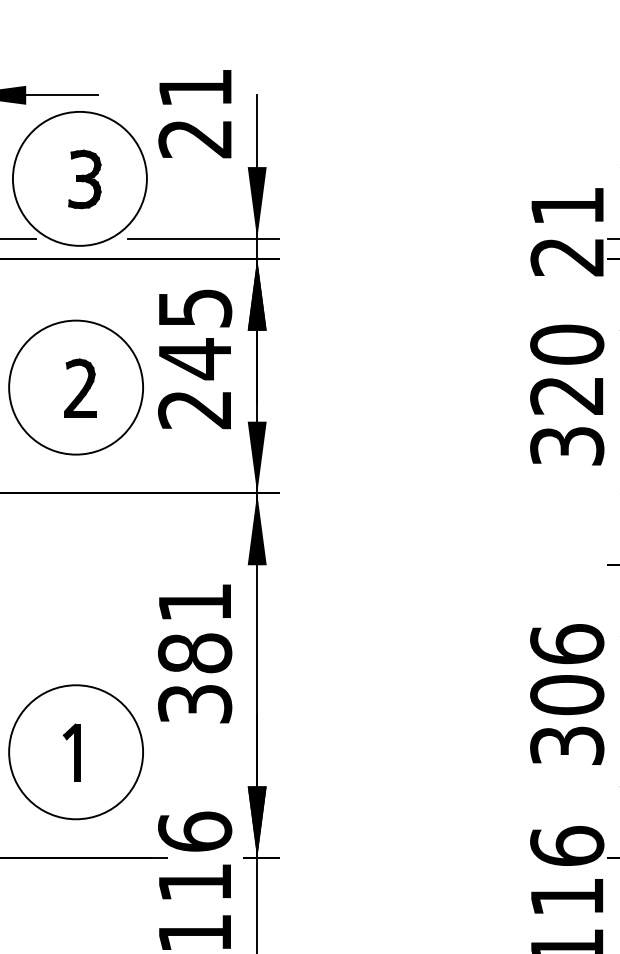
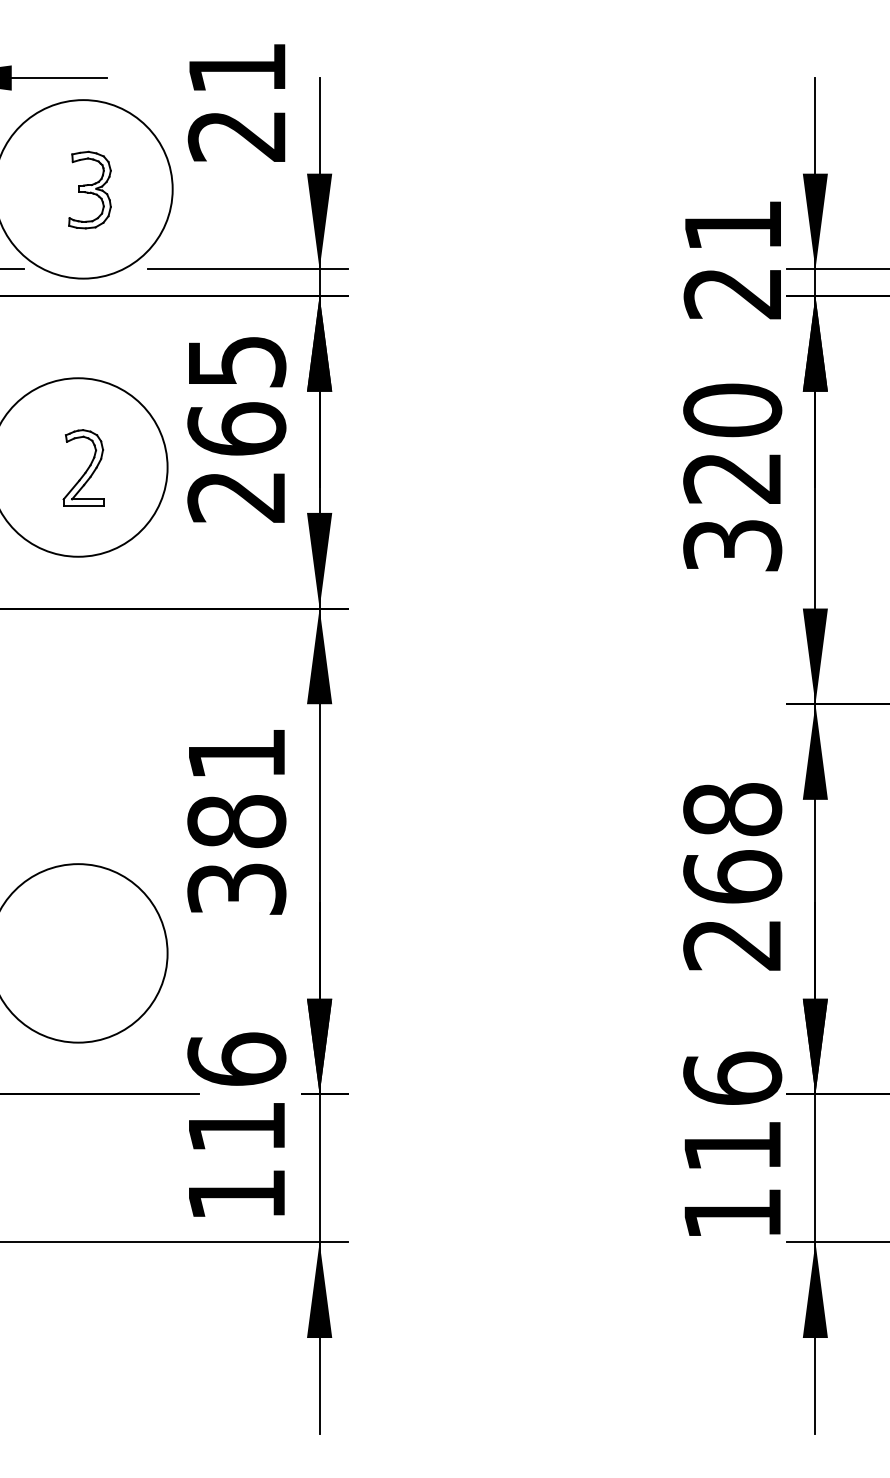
fill: (84, 178) -> (89, 189), removed
text: (194, 359) -> (236, 429), 245 -> 265
fill: (80, 388) -> (83, 468), removed
text: (567, 694) -> (732, 876), 306 -> 268
part: (71, 752) -> (72, 953), removed

